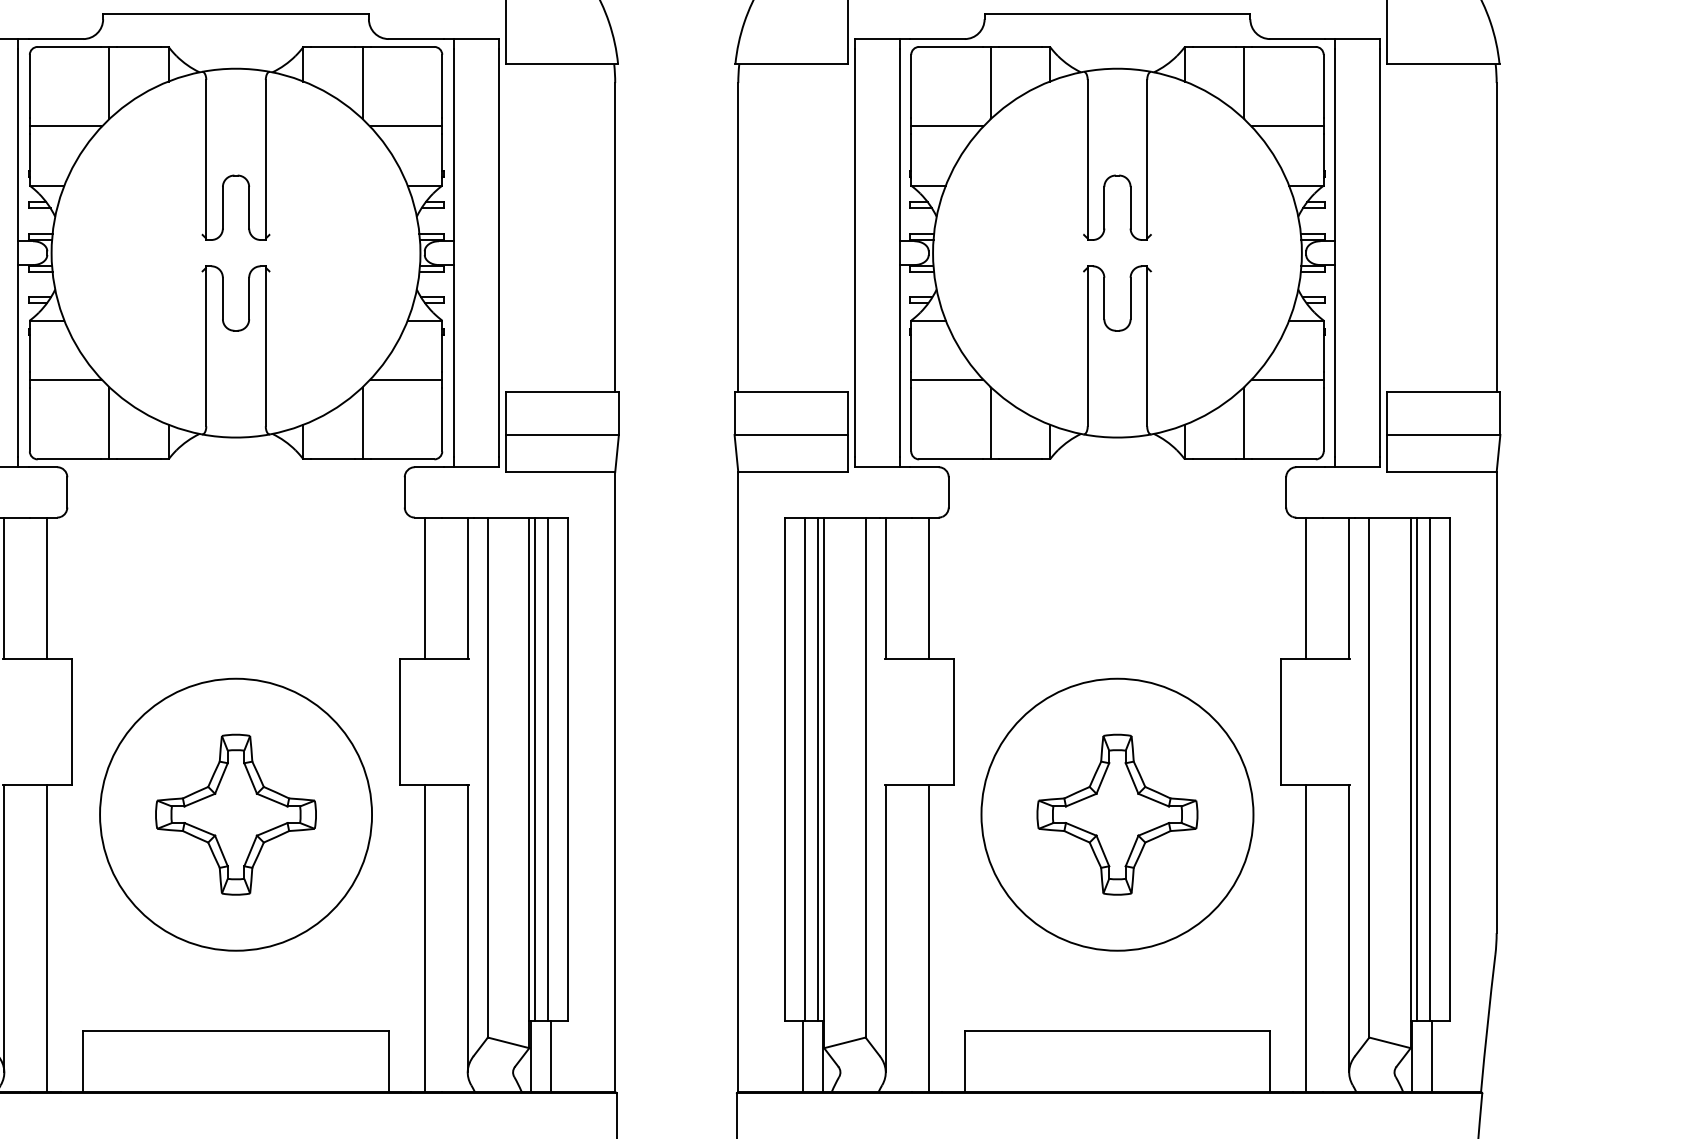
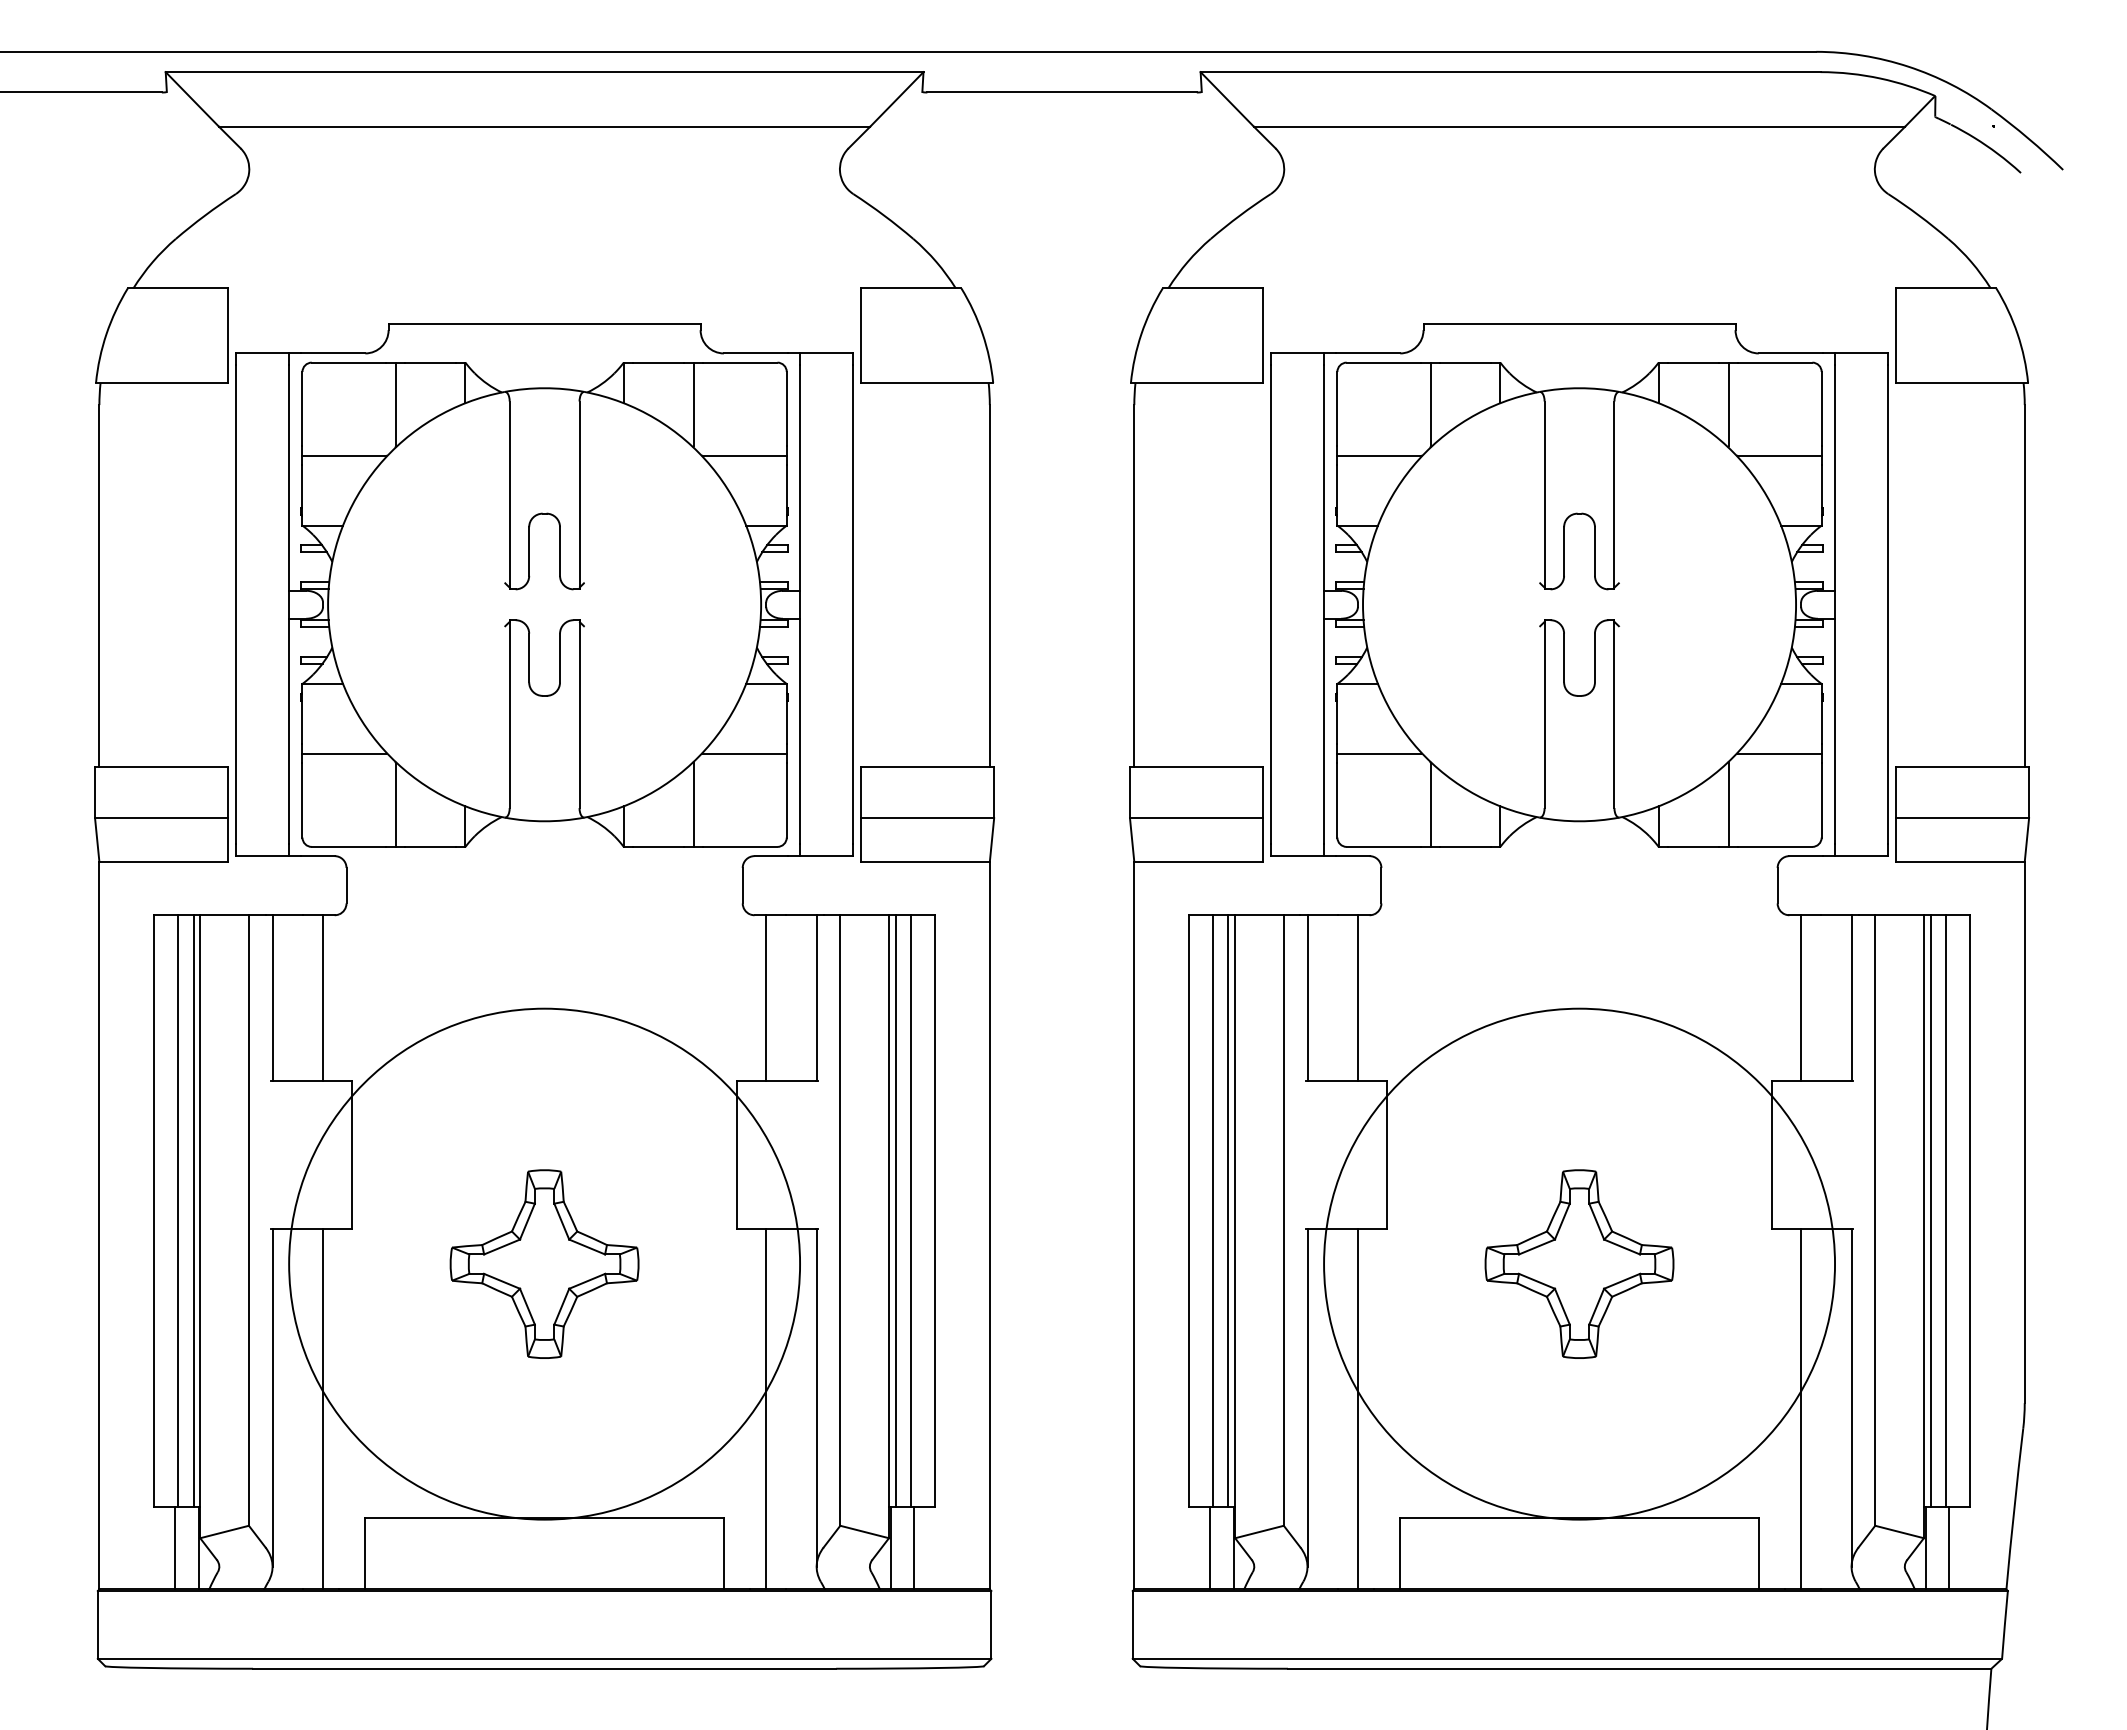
circle: (235, 814) -> (544, 1263), size x1.6
circle: (1117, 814) -> (1579, 1263), size x1.6

